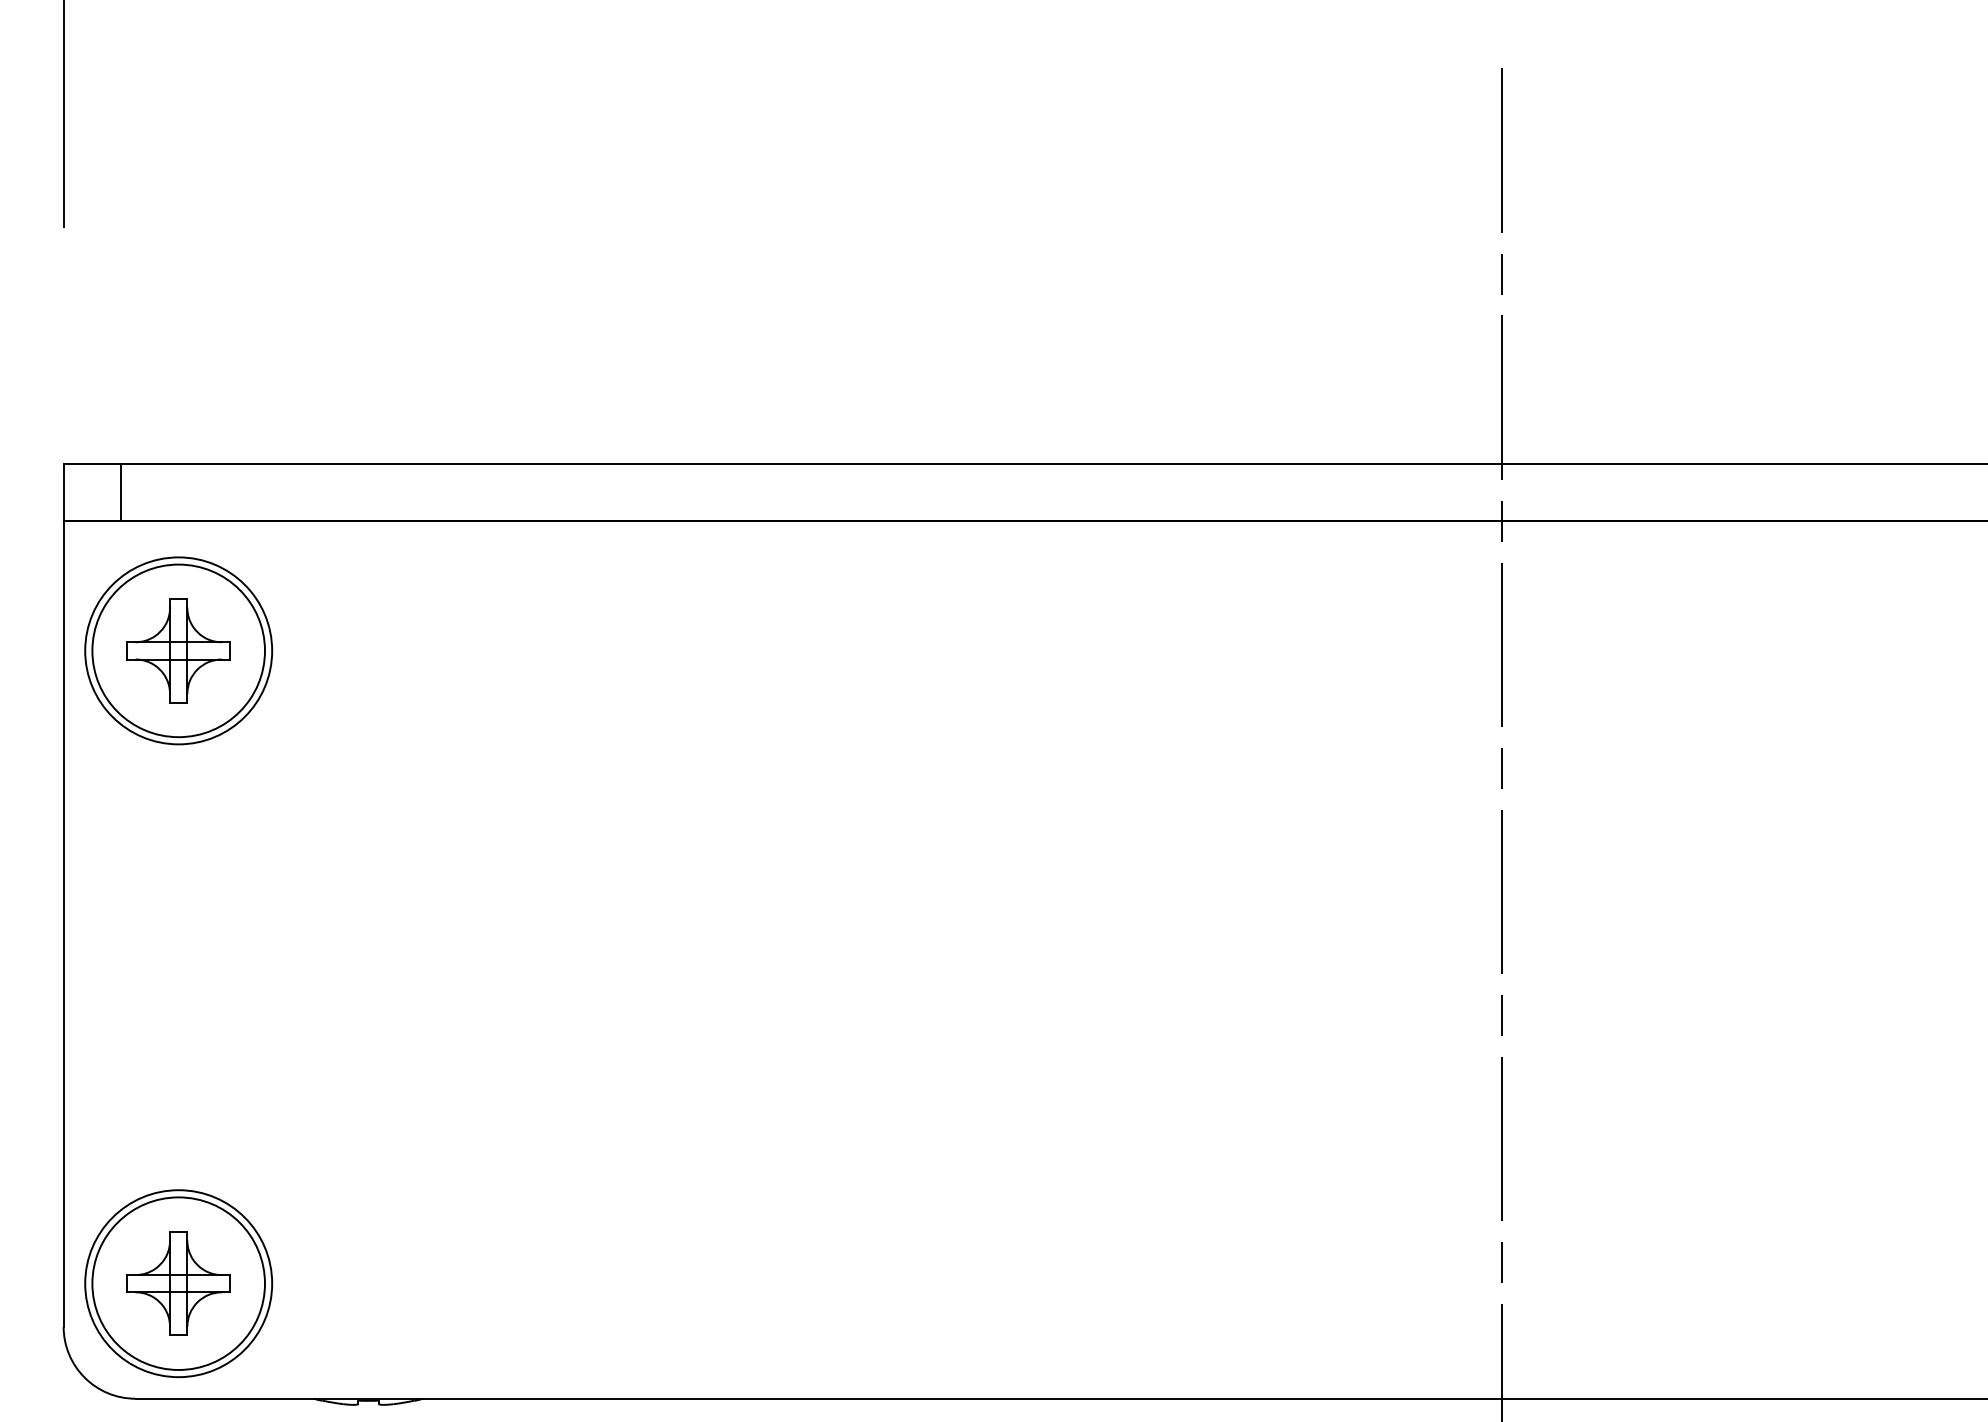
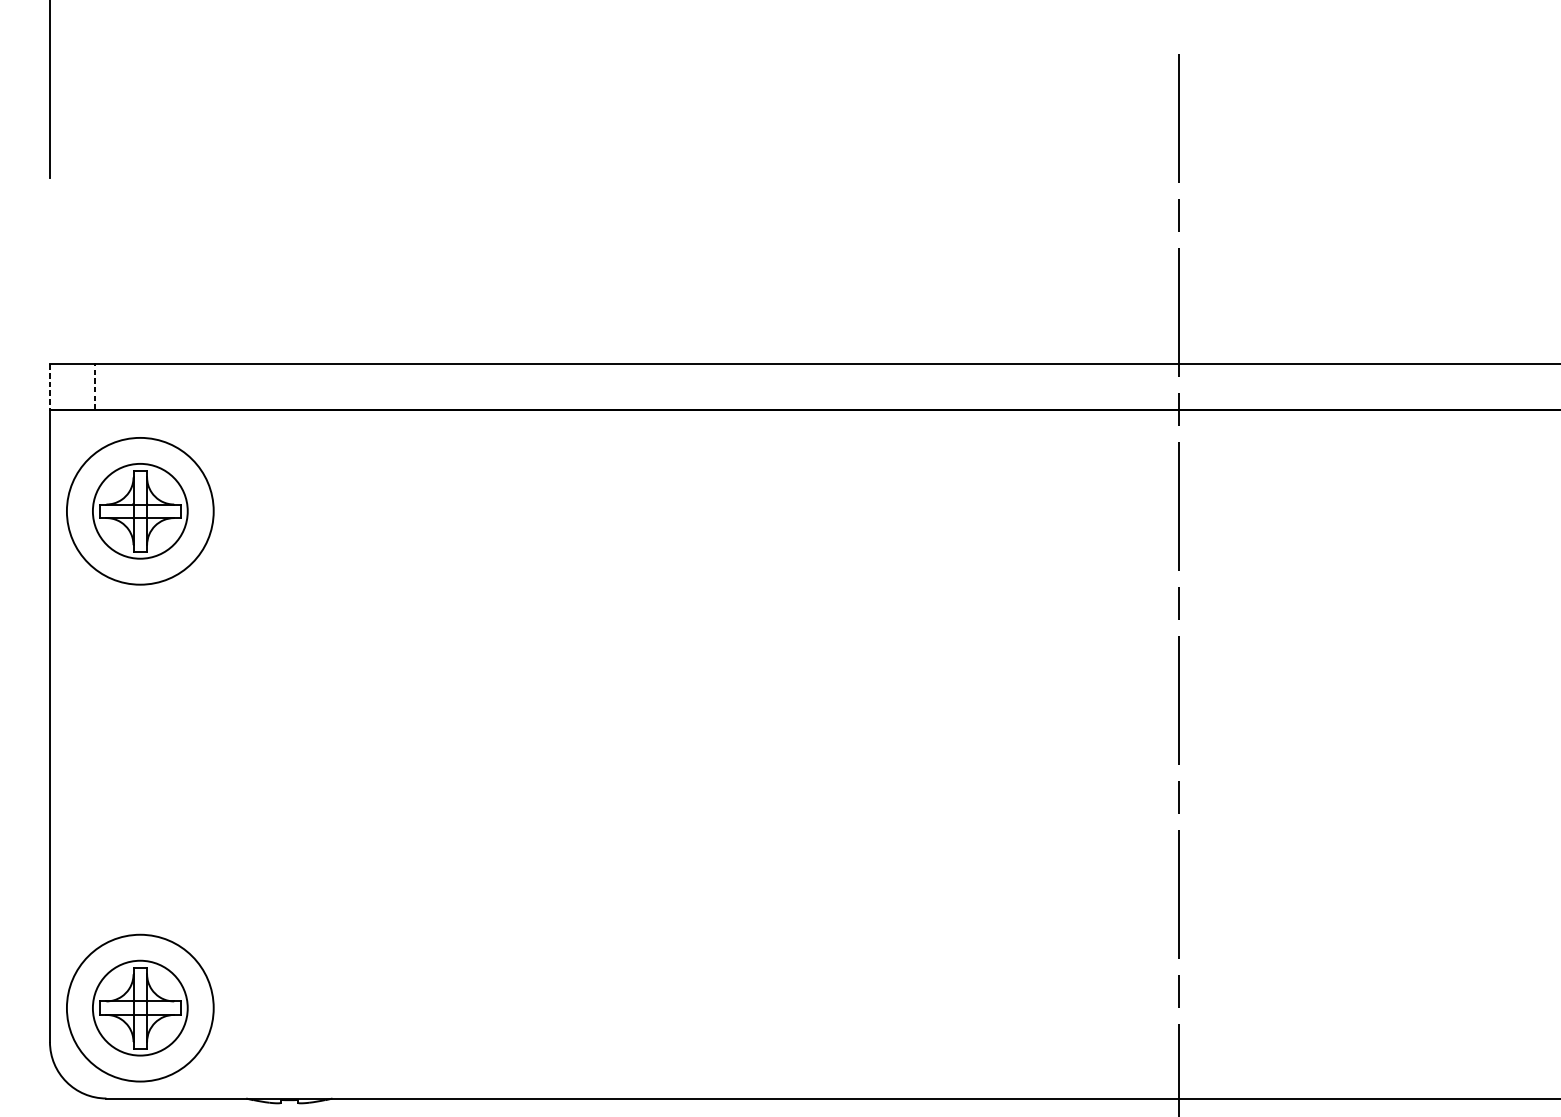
line: (63, 492) -> (49, 386), solid -> dashed
line: (121, 492) -> (95, 386), solid -> dashed
circle: (178, 650) -> (140, 510), size x0.7
circle: (178, 1283) -> (140, 1008), size x0.7

